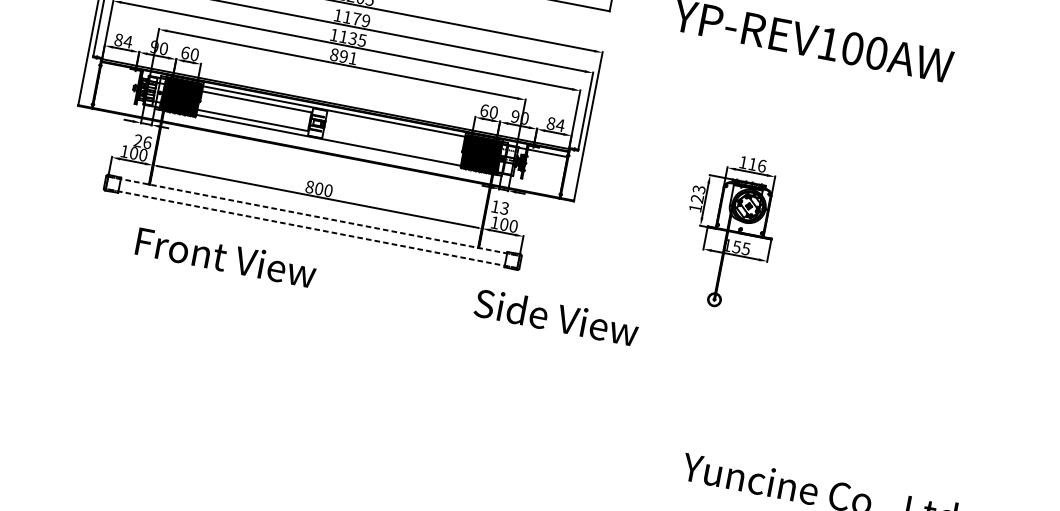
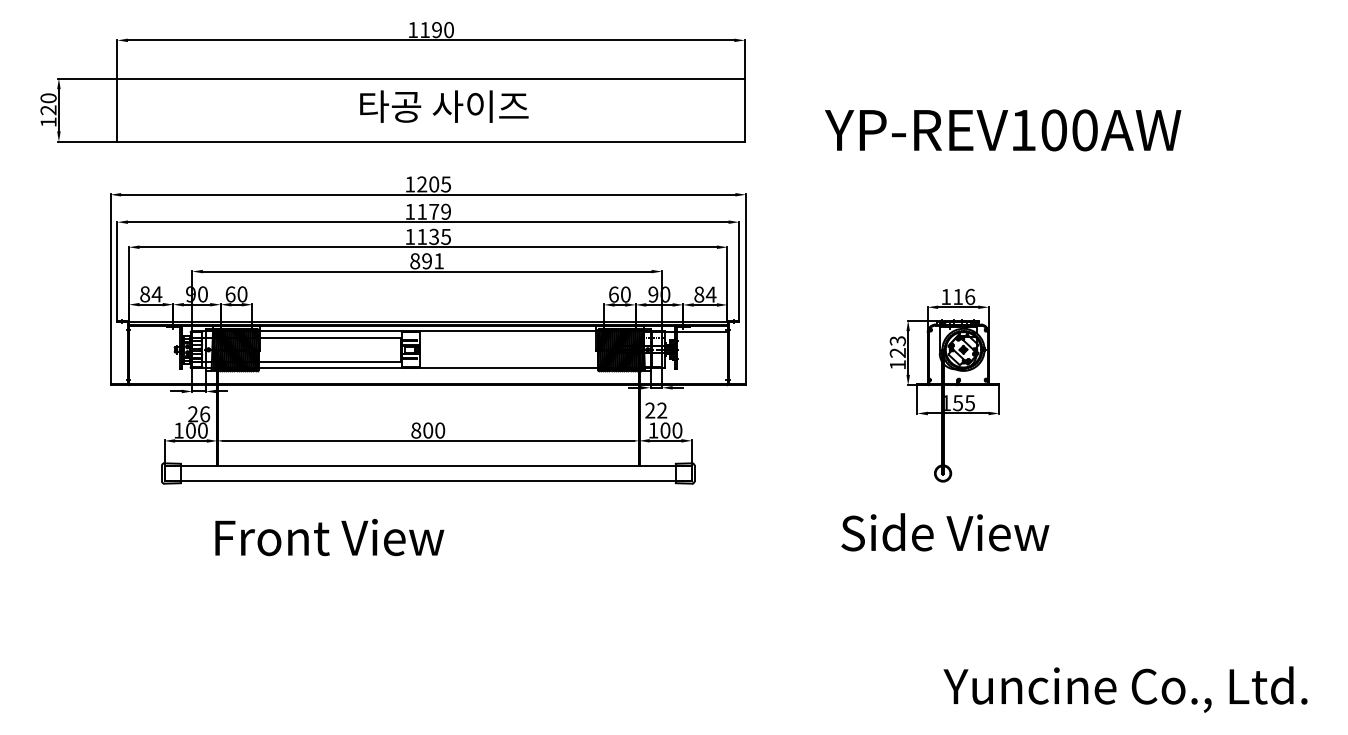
text: (500, 207) -> (656, 410), 13 -> 22
line: (314, 216) -> (428, 465), dashed -> solid
line: (311, 228) -> (428, 481), dashed -> solid
text: (556, 317) -> (945, 532), moved

